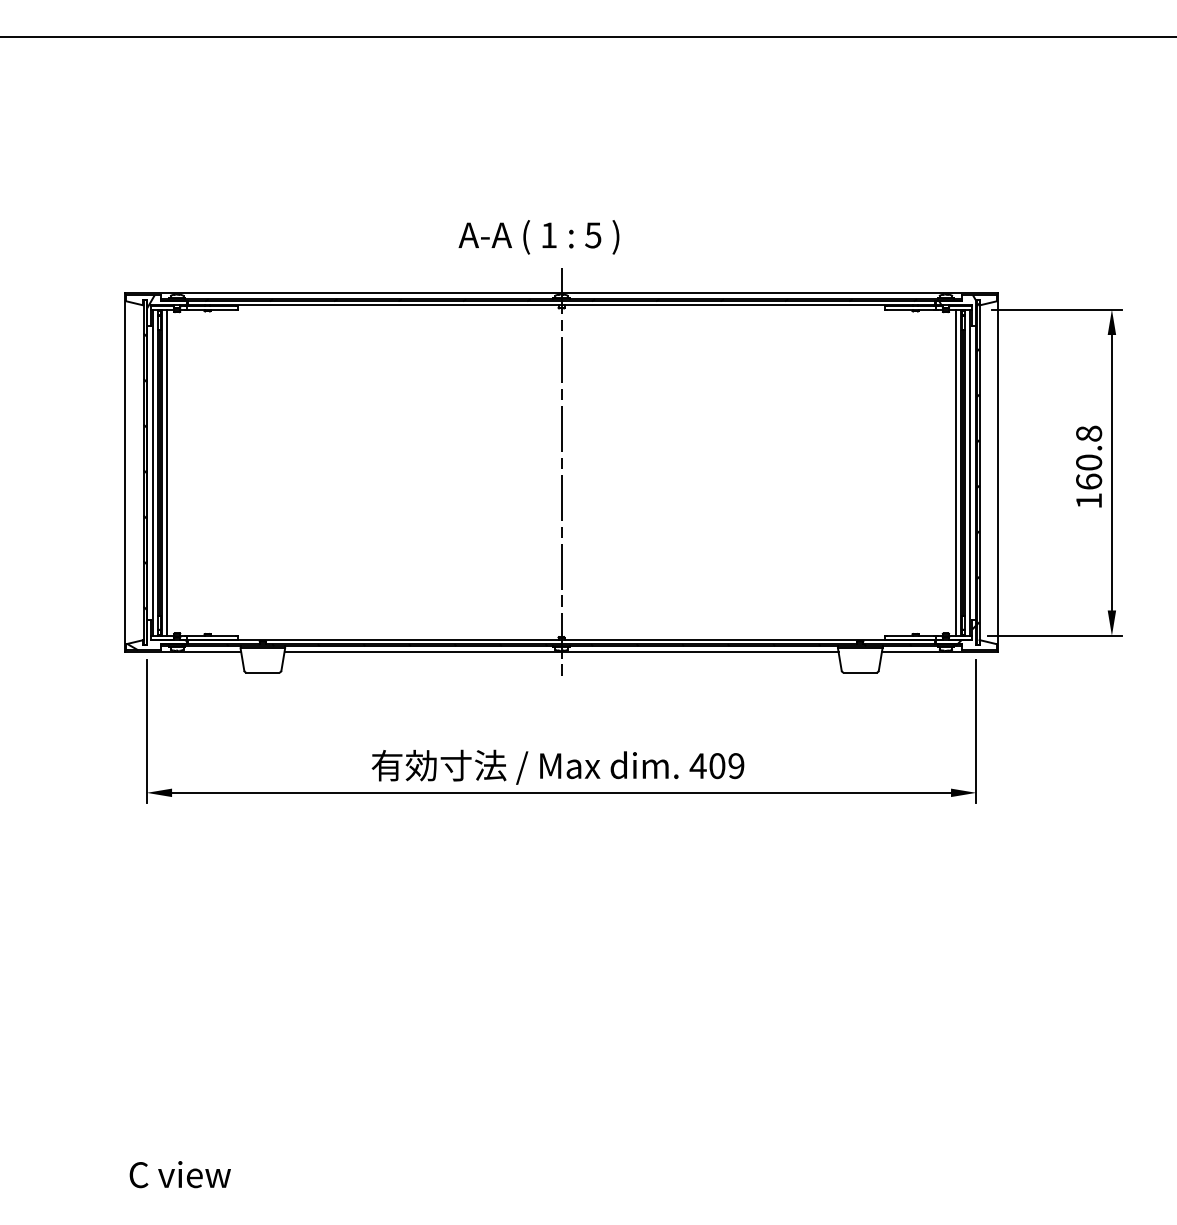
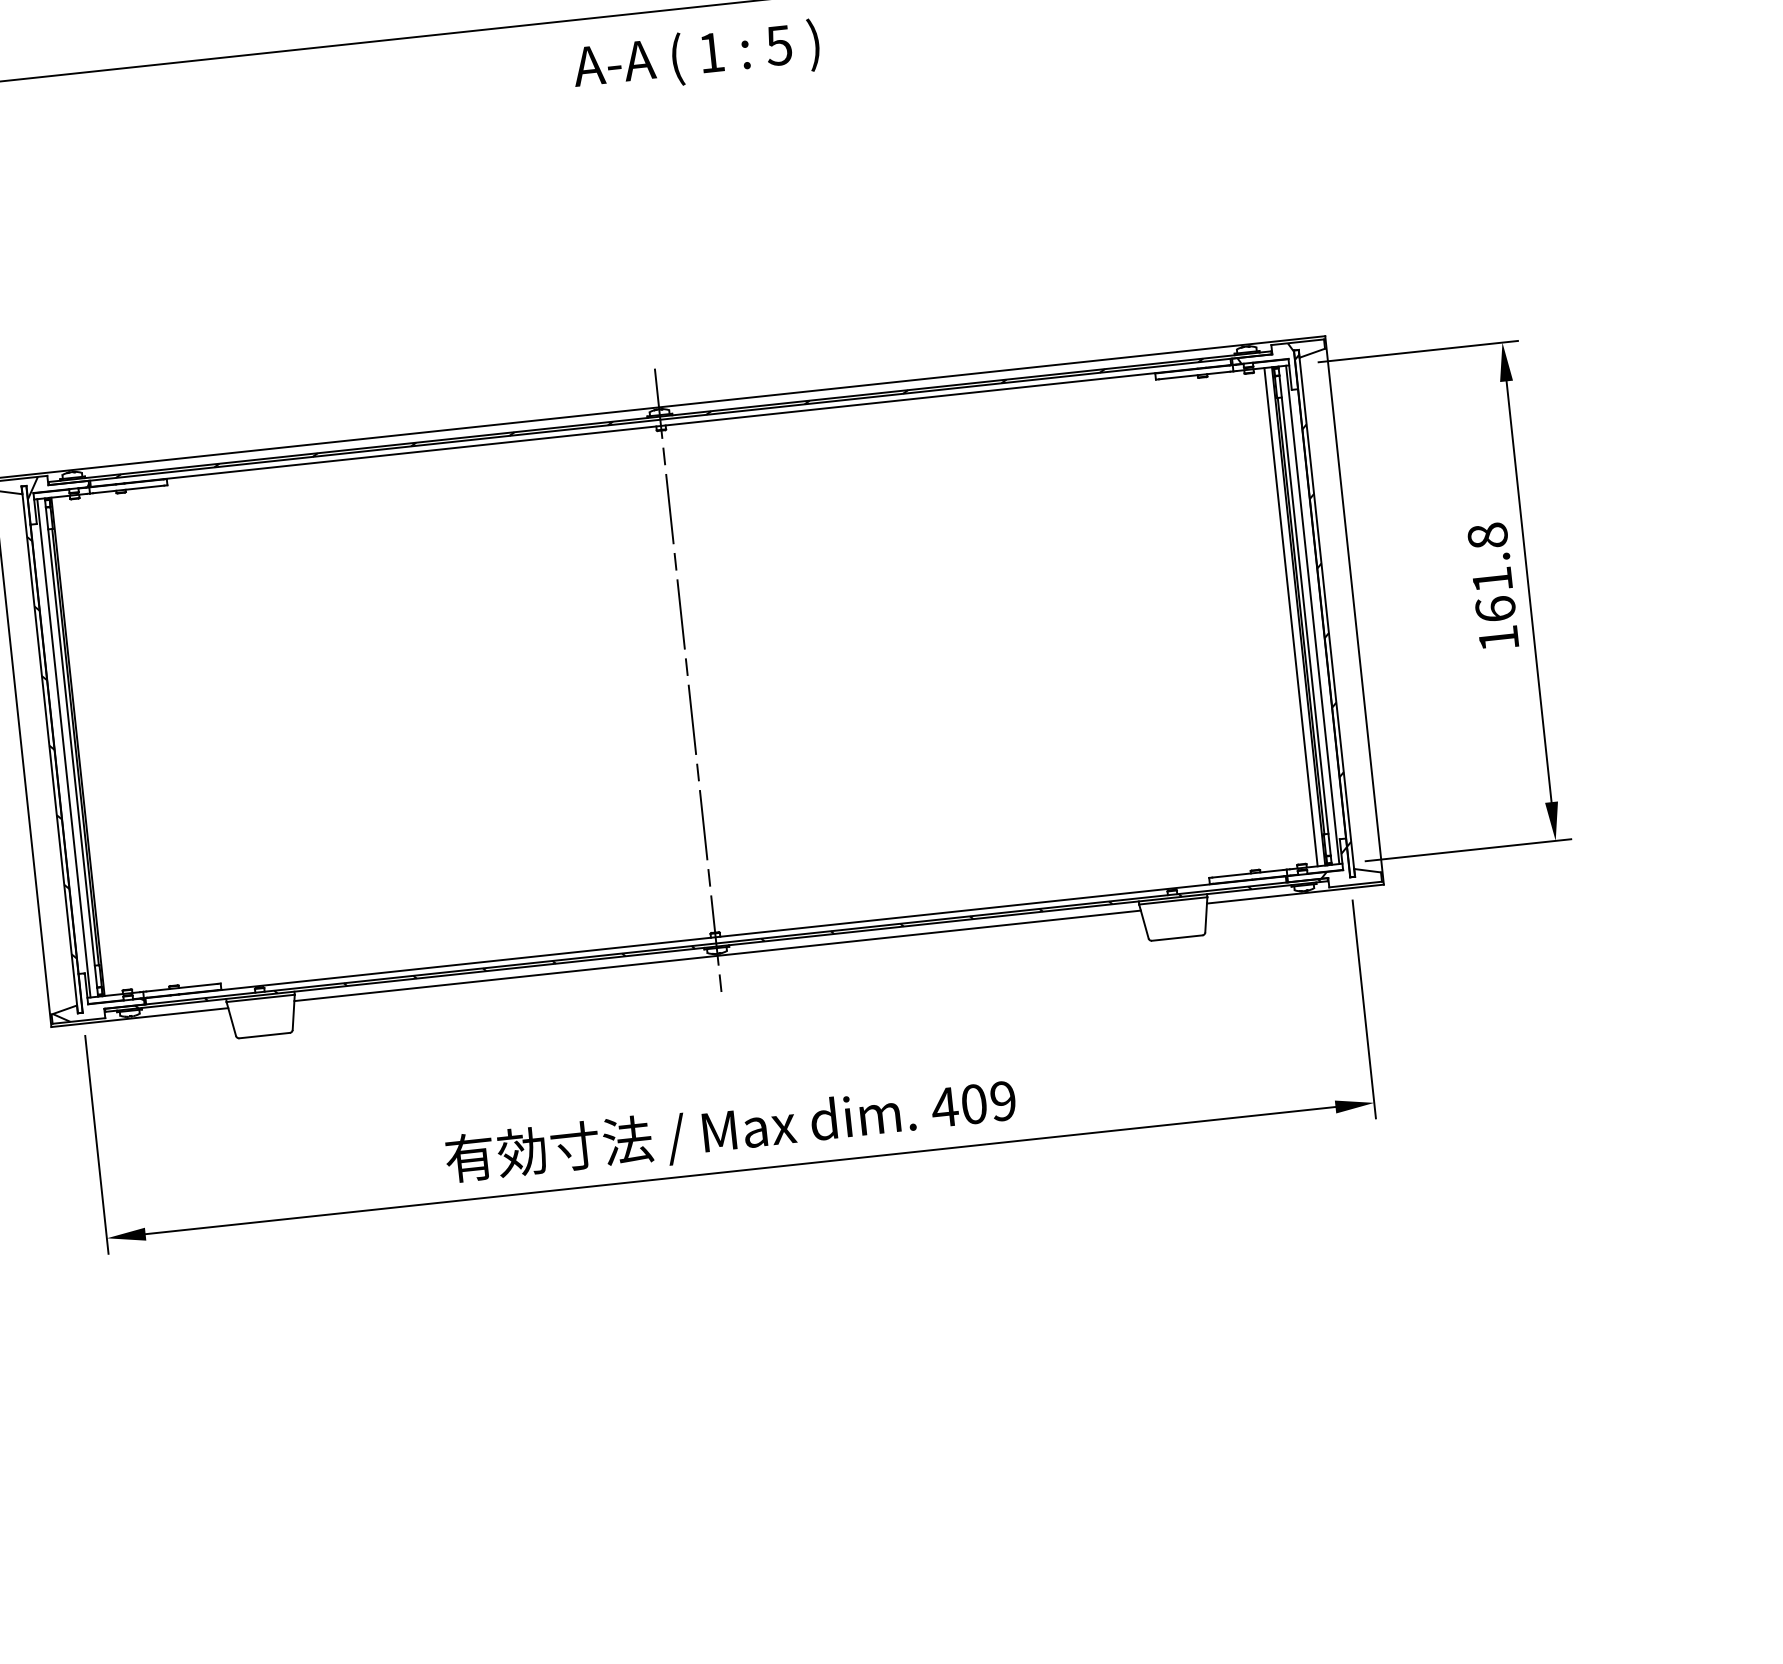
text: (538, 237) -> (695, 57), moved
text: (1089, 462) -> (1493, 579), 160.8 -> 161.8
line: (167, 472) -> (86, 745), removed

